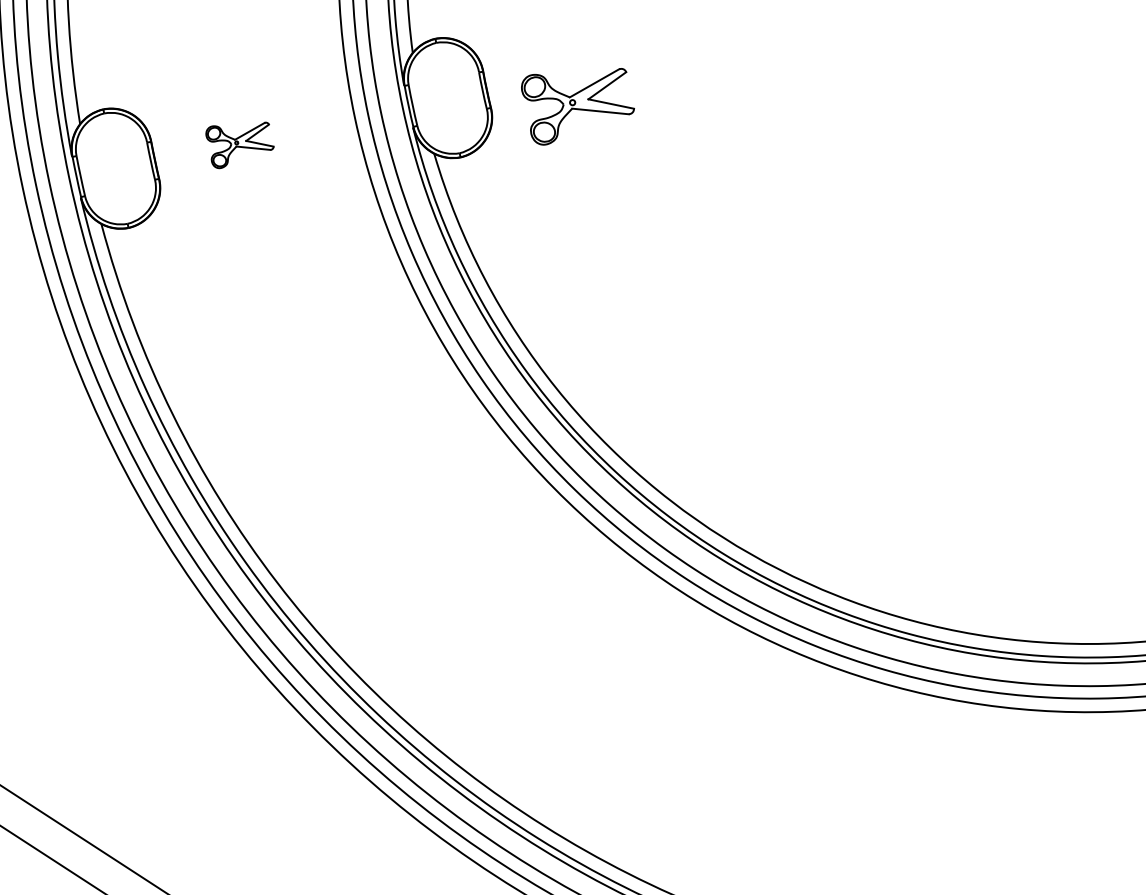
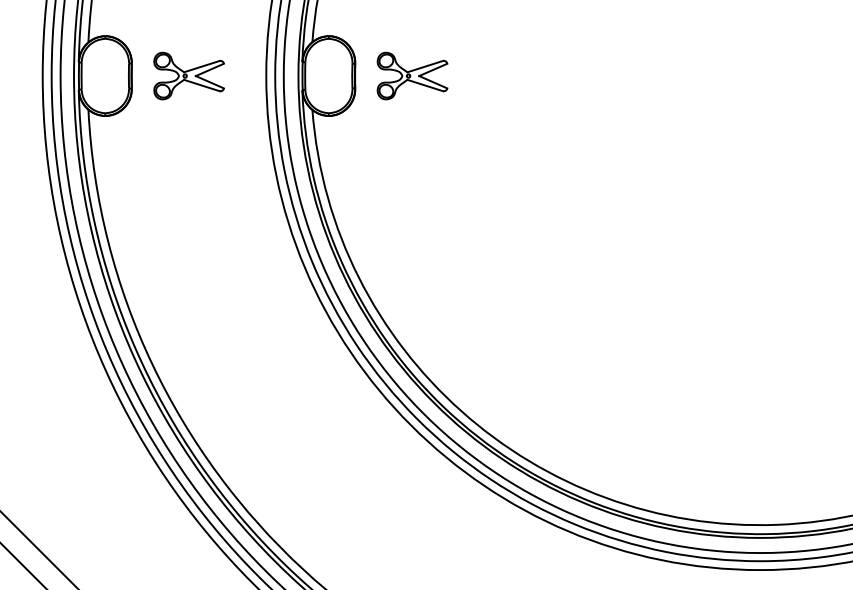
part: (578, 100) -> (412, 75), moved
part: (239, 141) -> (188, 75), size x1.67

